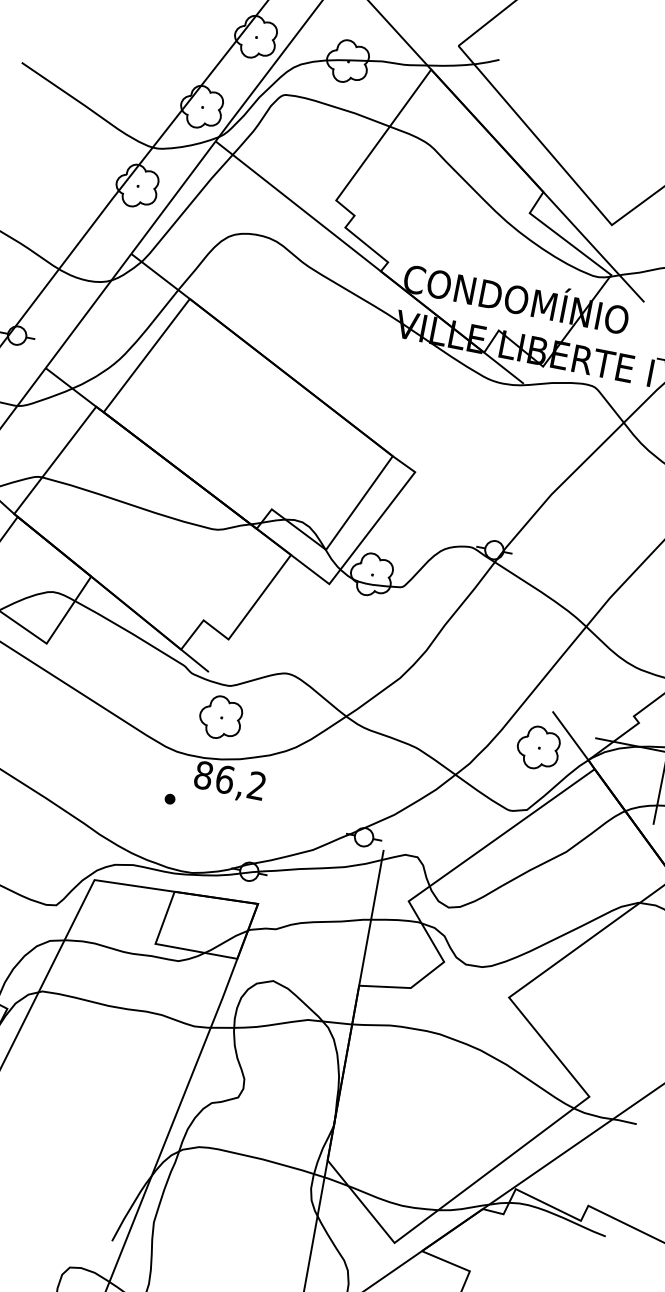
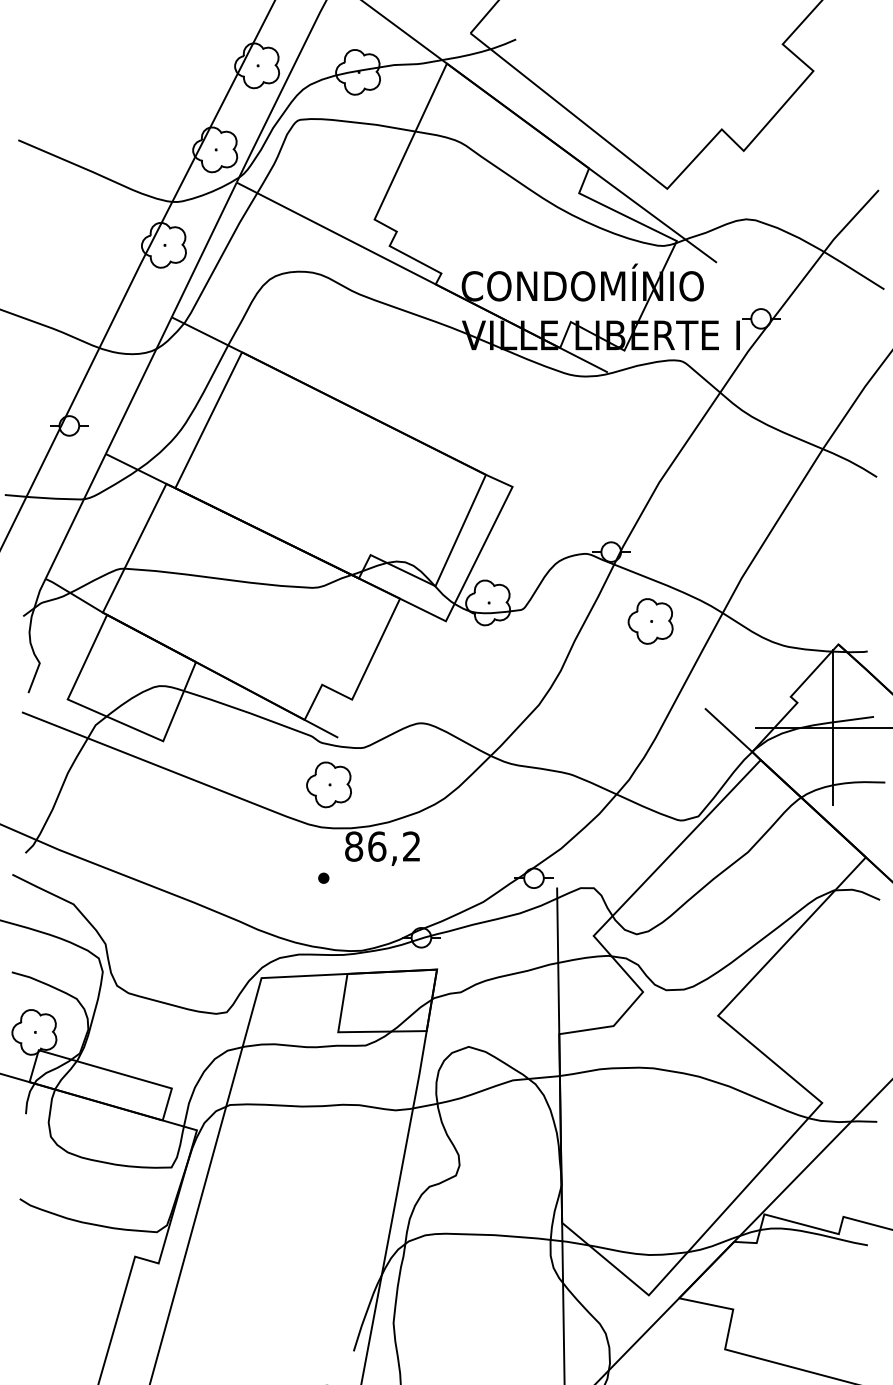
part: (220, 717) -> (328, 784), moved
part: (538, 748) -> (650, 621), moved

